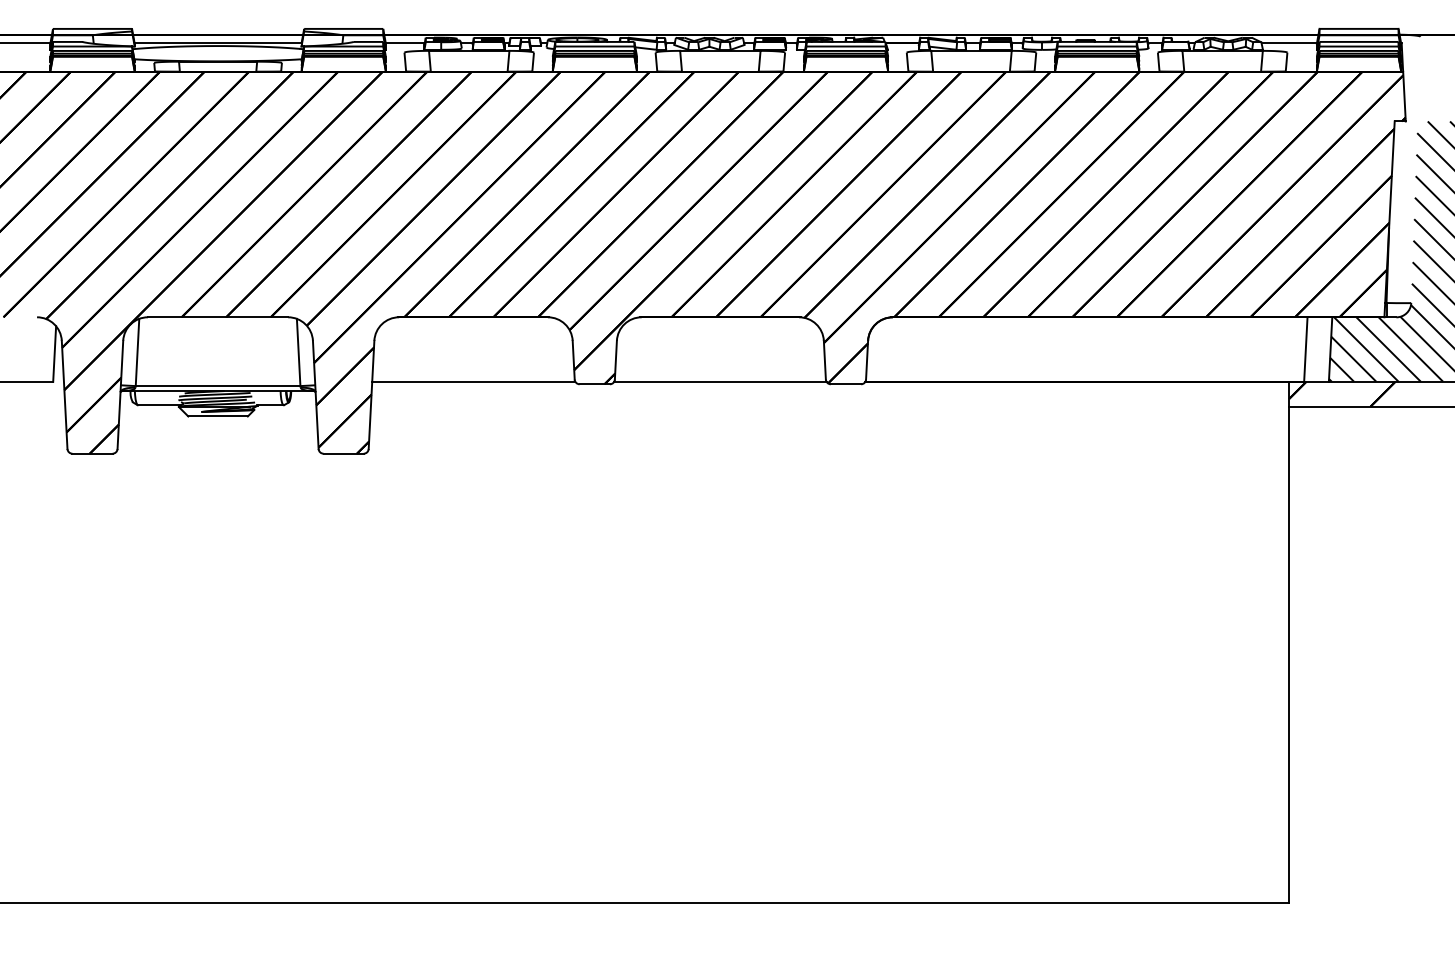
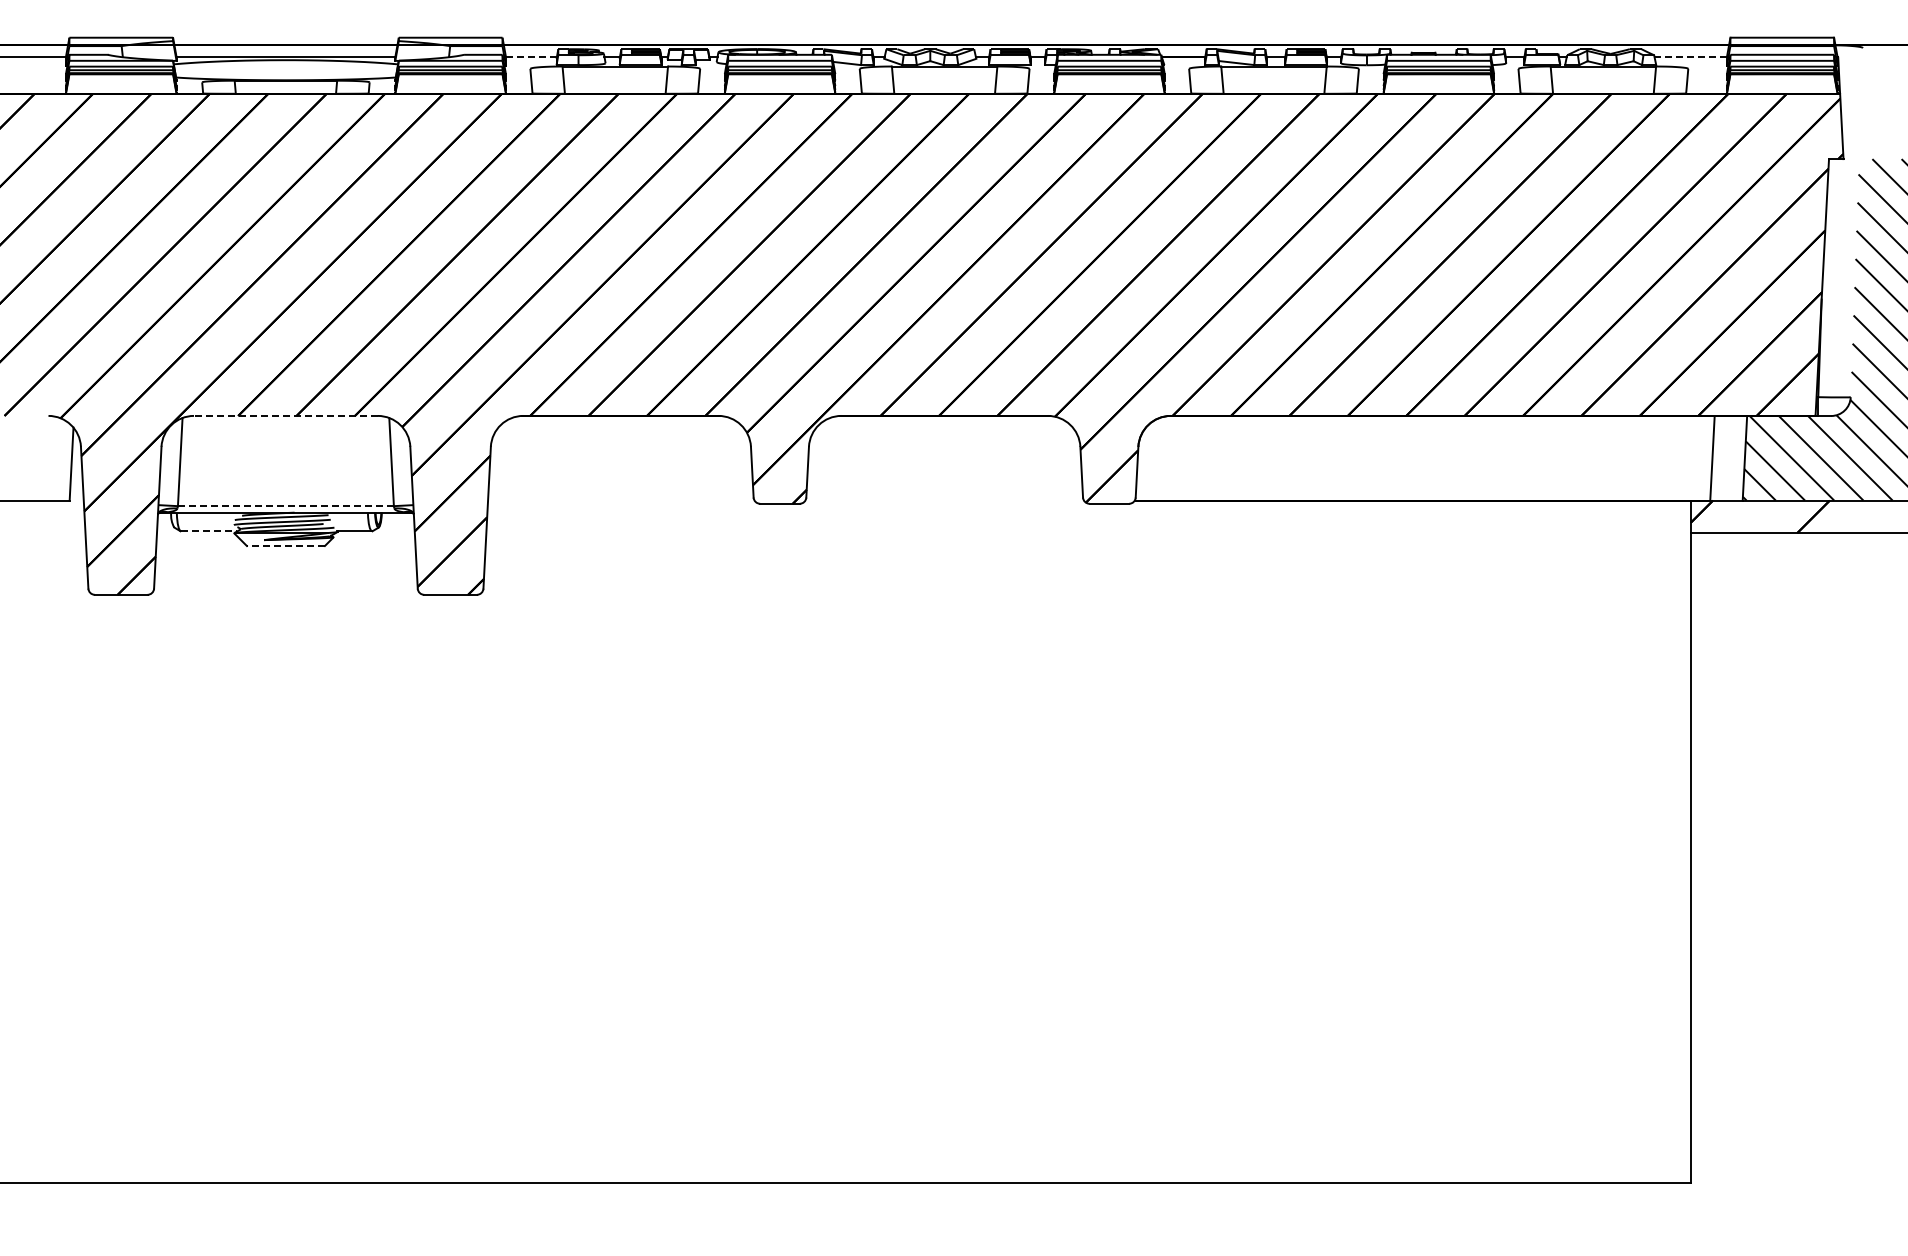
line: (405, 43) -> (531, 56), solid -> dashed
line: (1289, 43) -> (1691, 56), solid -> dashed
line: (217, 316) -> (285, 415), solid -> dashed
line: (473, 381) -> (621, 500), removed
line: (720, 381) -> (944, 500), removed
line: (217, 386) -> (285, 506), solid -> dashed
line: (159, 405) -> (209, 531), solid -> dashed
line: (217, 416) -> (285, 546), solid -> dashed

